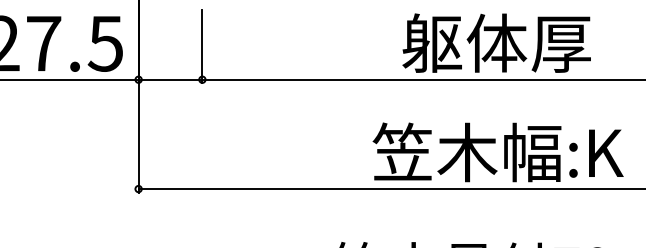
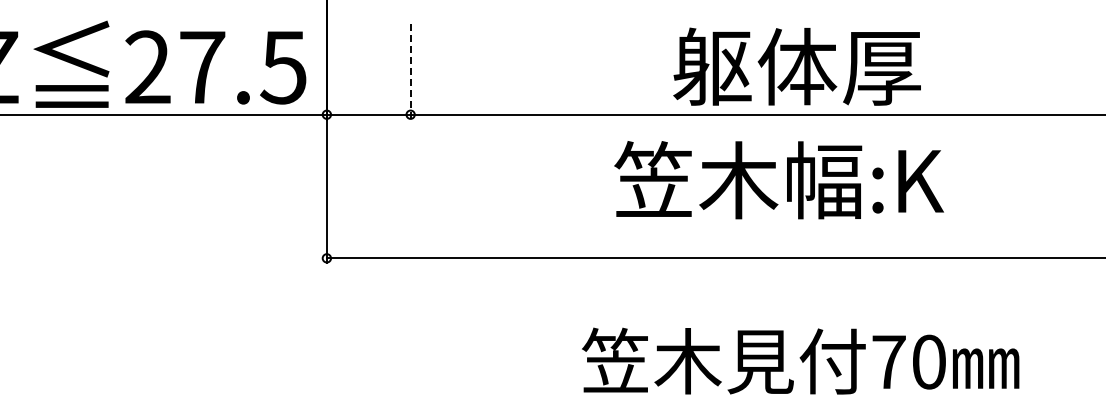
line: (202, 46) -> (410, 71), solid -> dashed
text: (497, 152) -> (778, 180), moved

